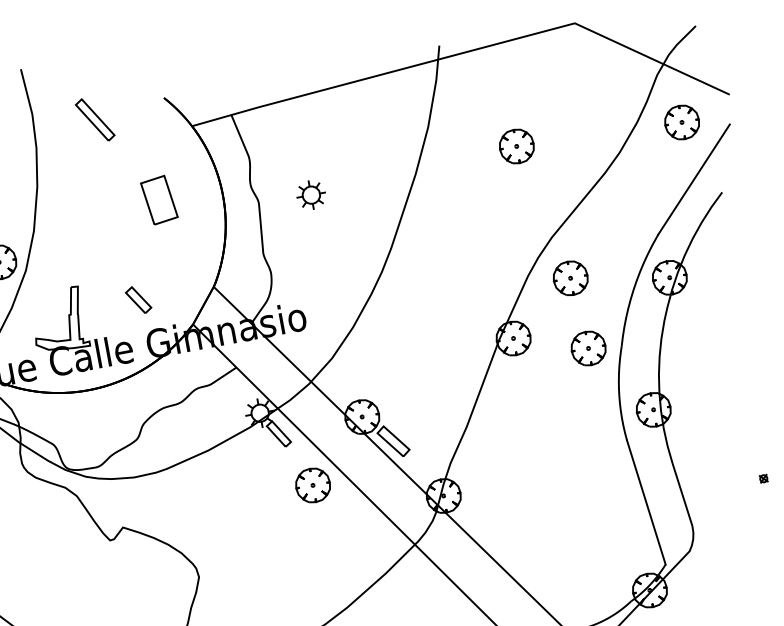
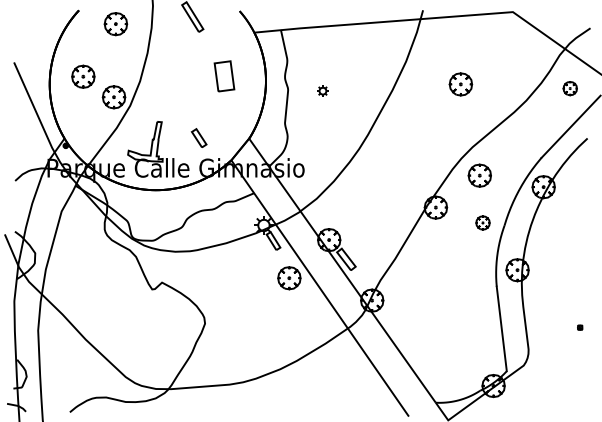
part: (682, 122) -> (570, 88), size x0.6
part: (310, 194) -> (322, 90), size x0.6
part: (587, 347) -> (482, 222), size x0.6

